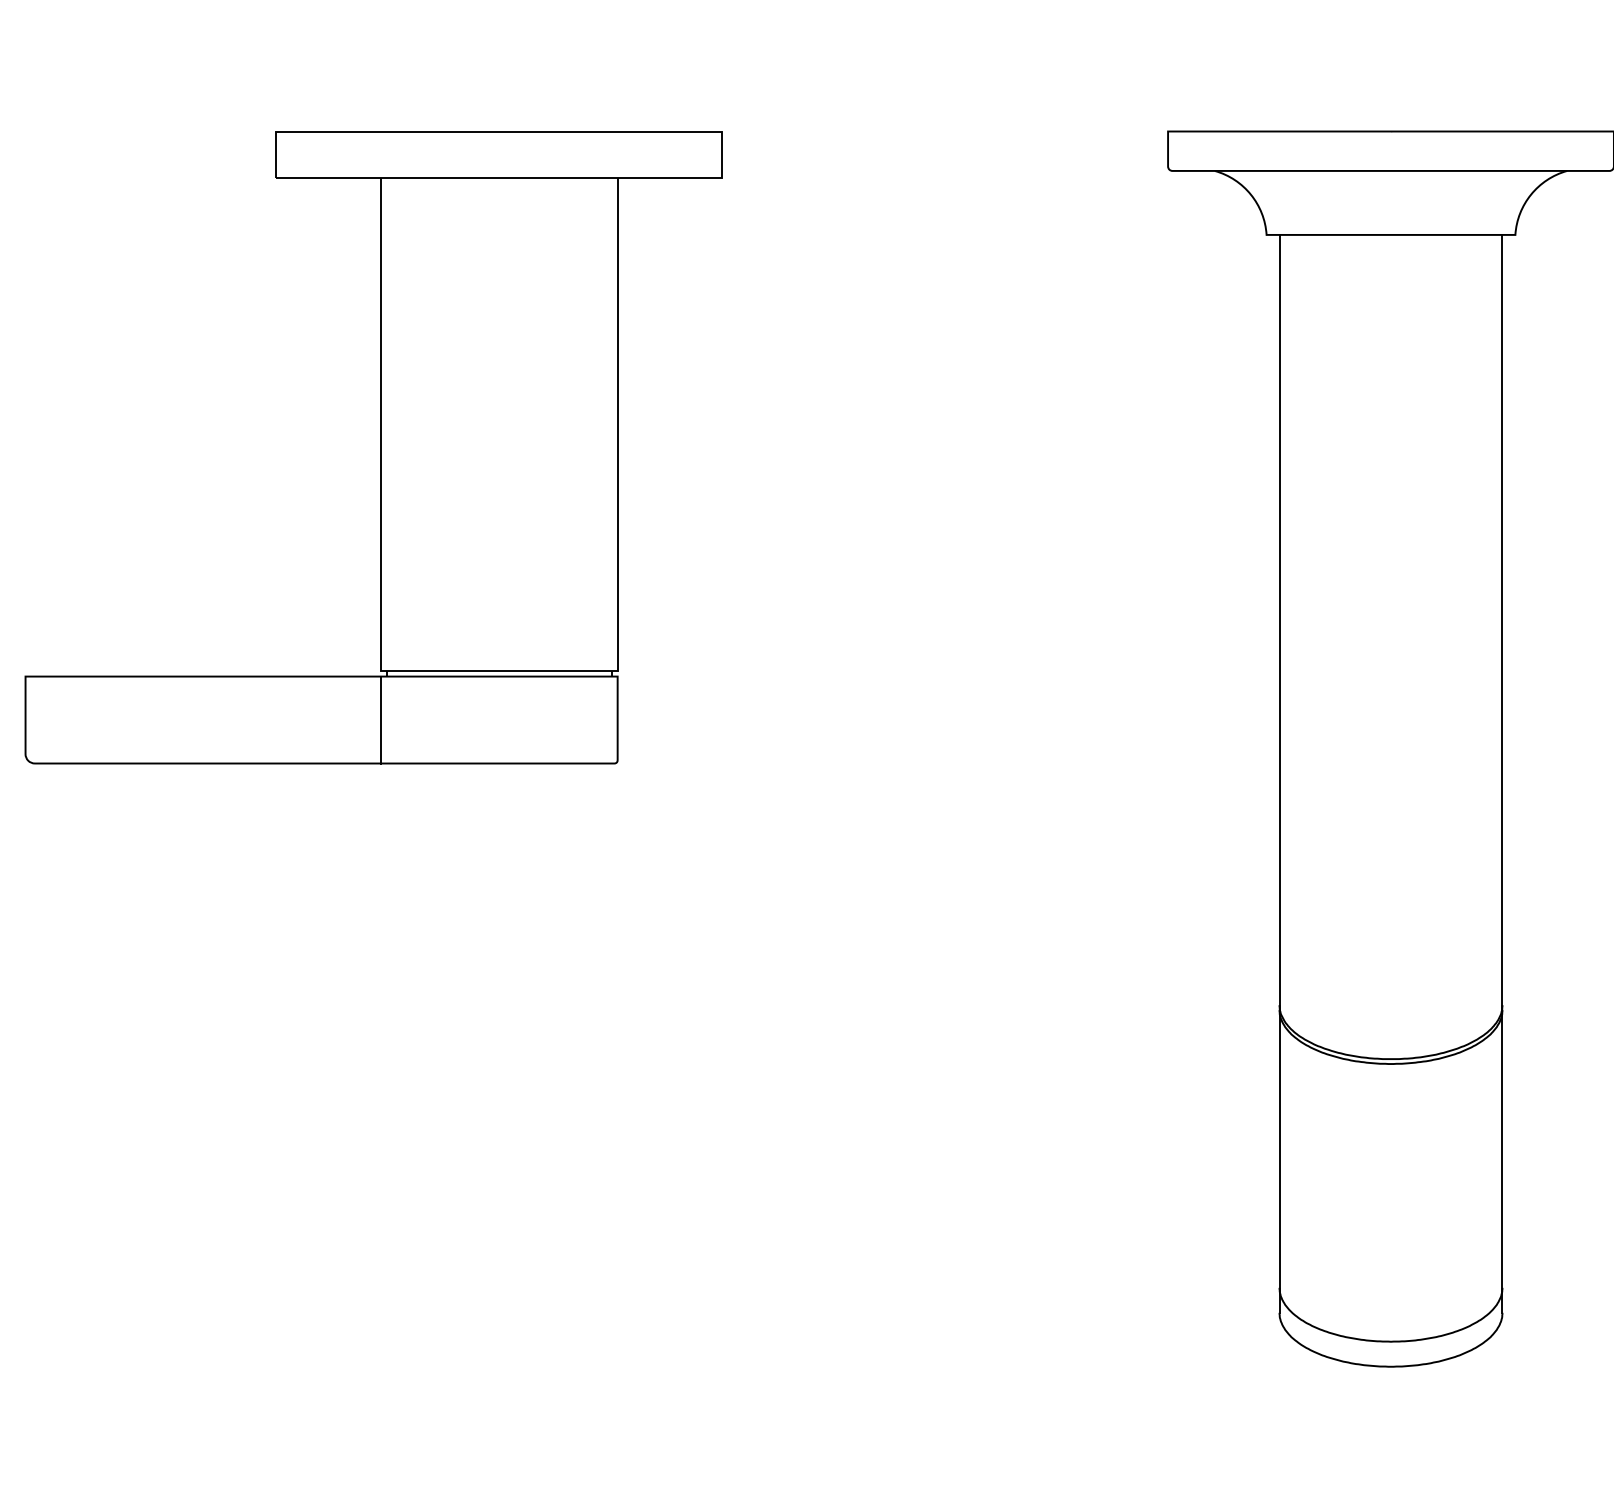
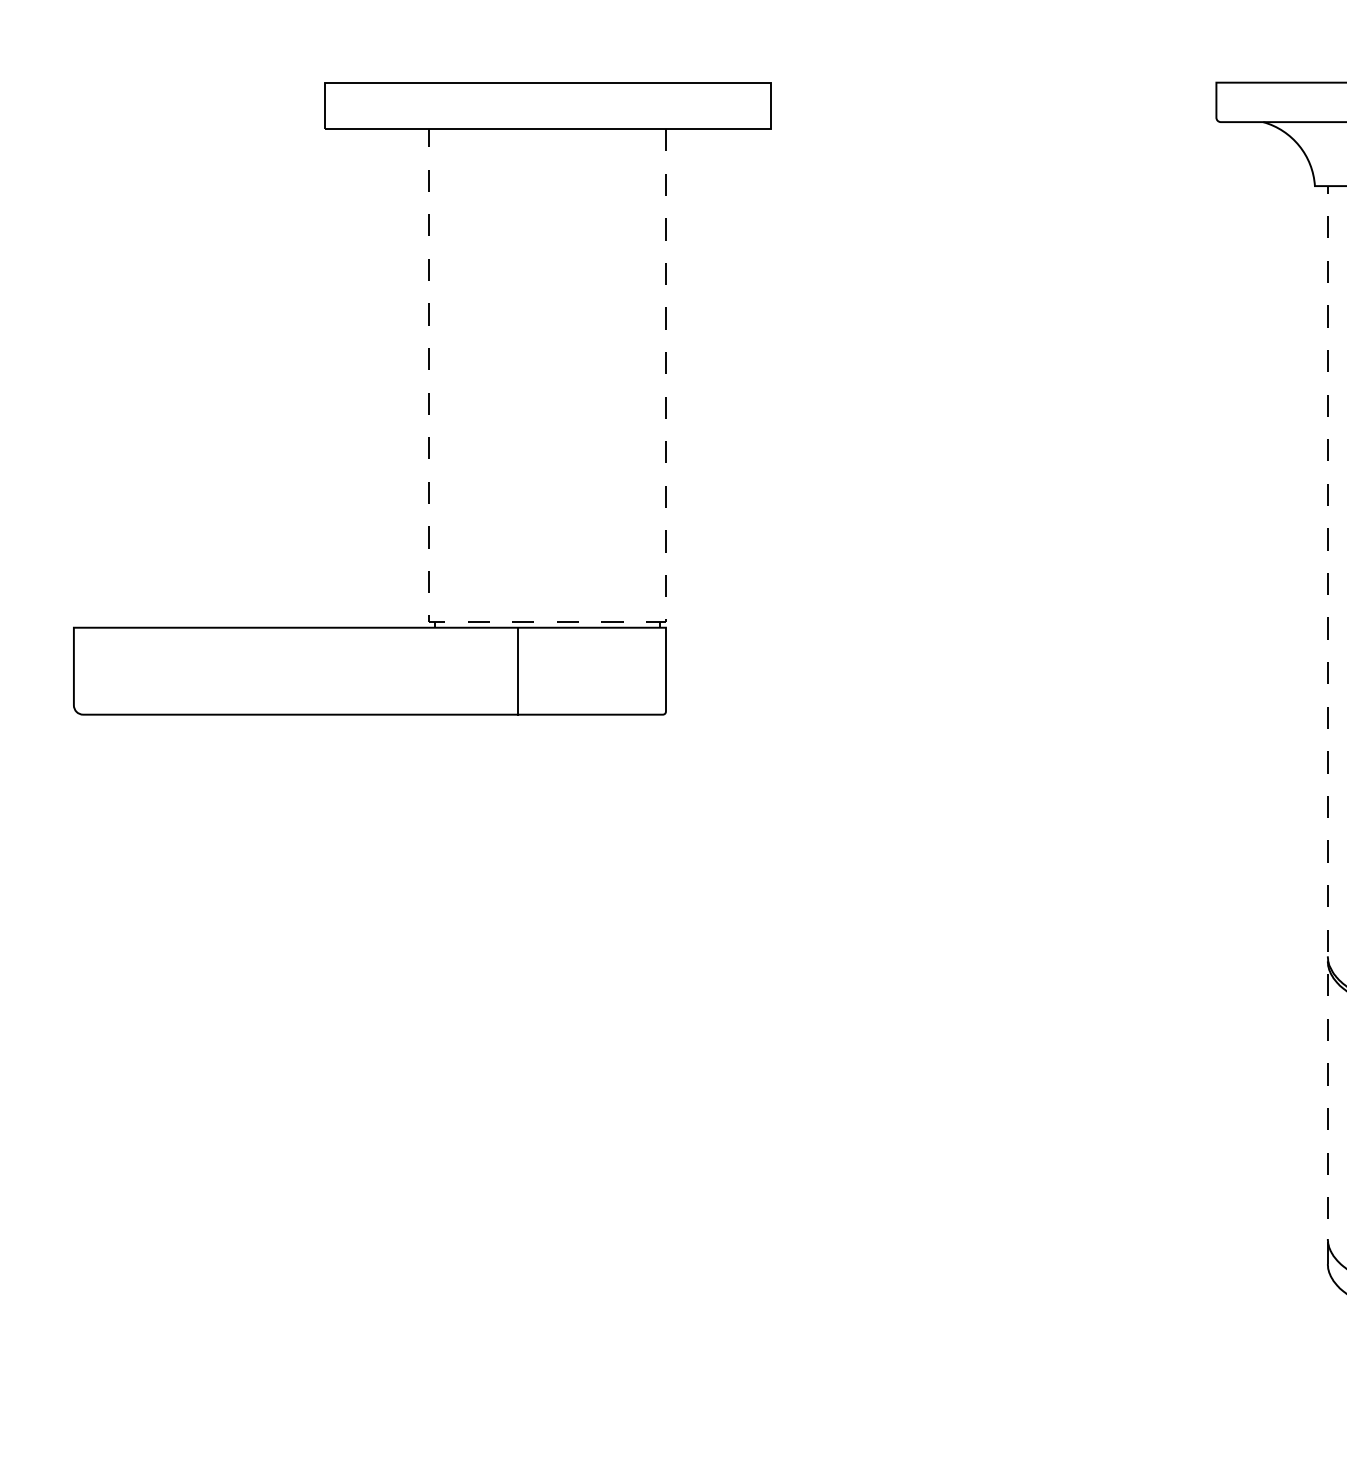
line: (498, 670) -> (546, 621), solid -> dashed
line: (380, 719) -> (517, 670), moved
line: (1279, 773) -> (1327, 724), solid -> dashed

